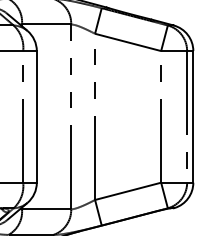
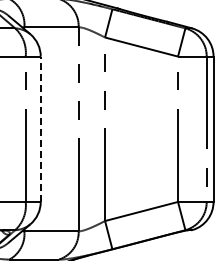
line: (36, 117) -> (40, 129), solid -> dashed

